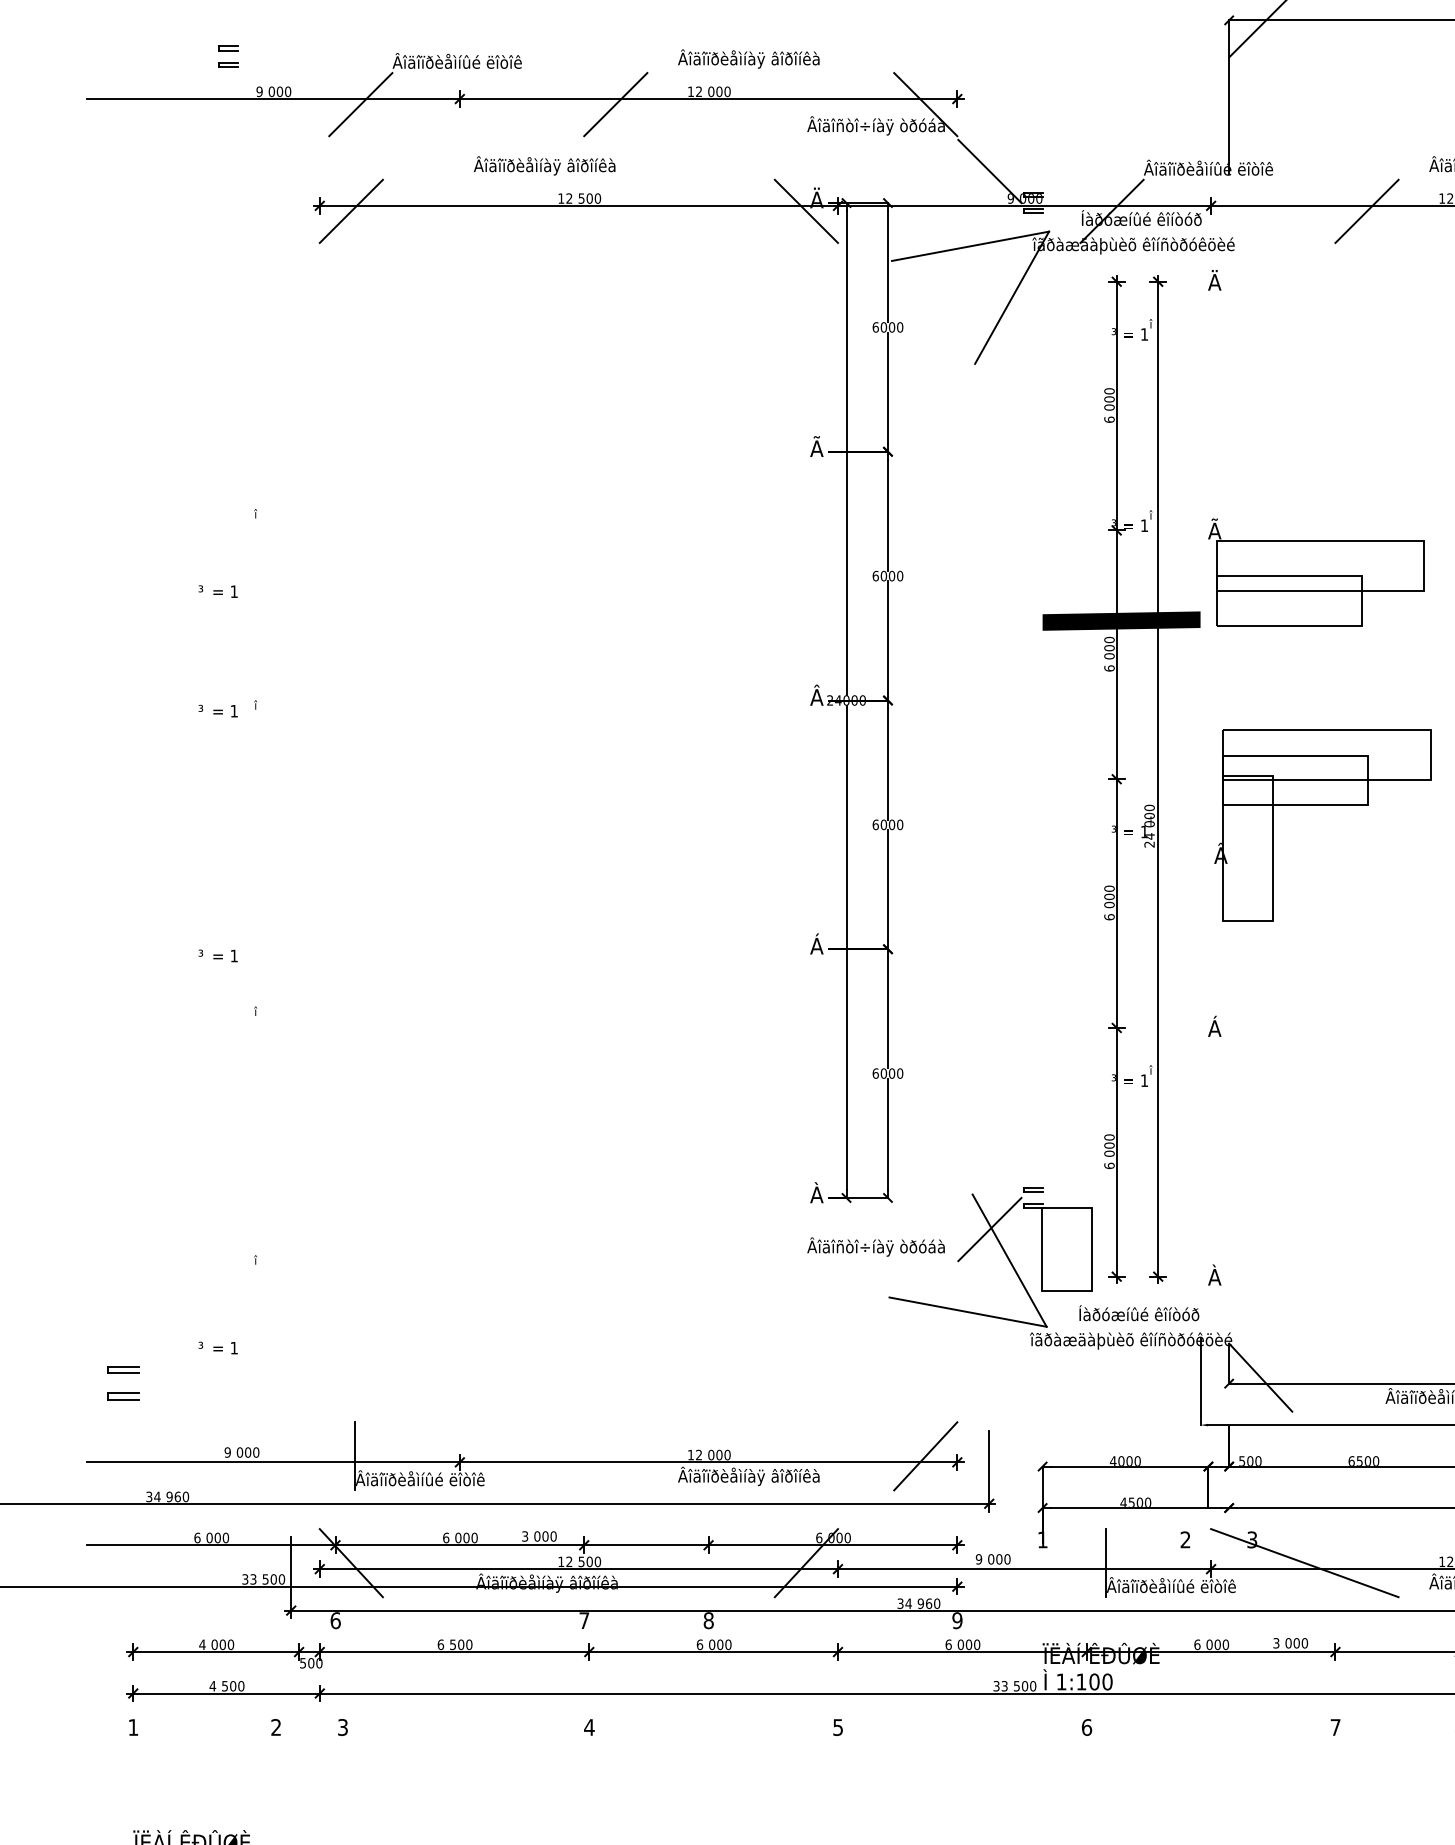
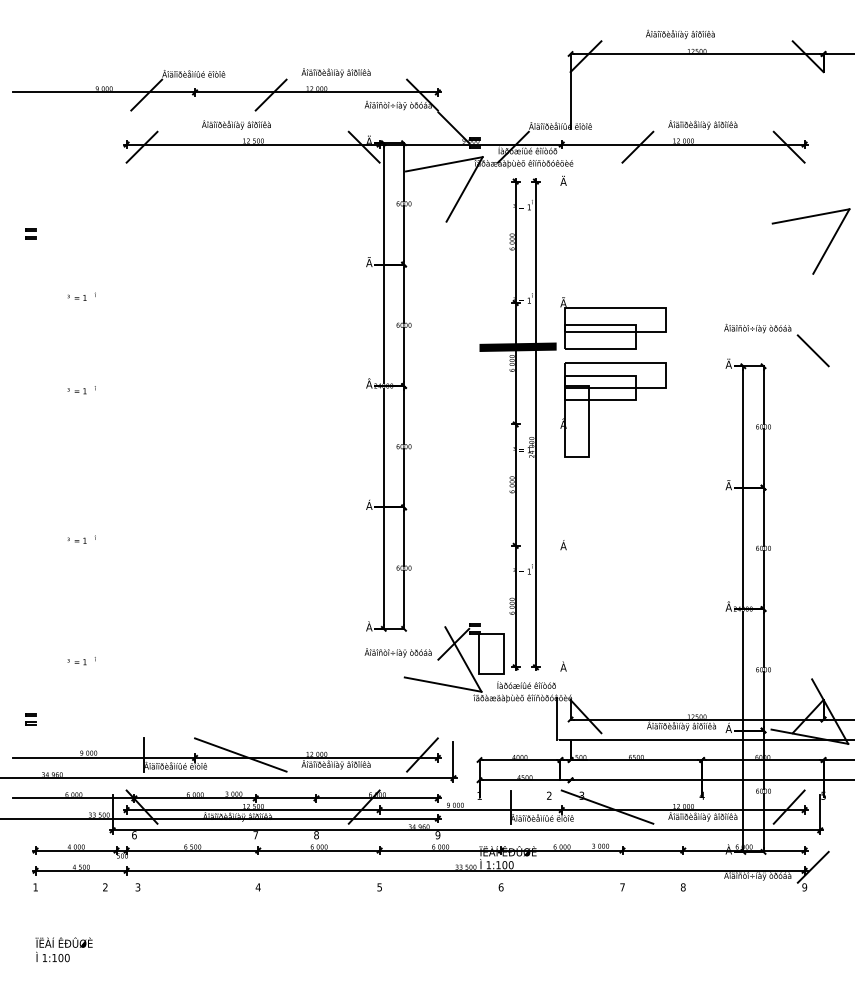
part: (227, 56) -> (30, 233), moved
text: (217, 590) -> (76, 297), moved
part: (1323, 805) -> (613, 400), moved
text: (217, 955) -> (76, 540), moved
text: (217, 1348) -> (76, 662), moved
part: (122, 1383) -> (30, 719), size x0.62
line: (552, 1455) -> (240, 754), added

